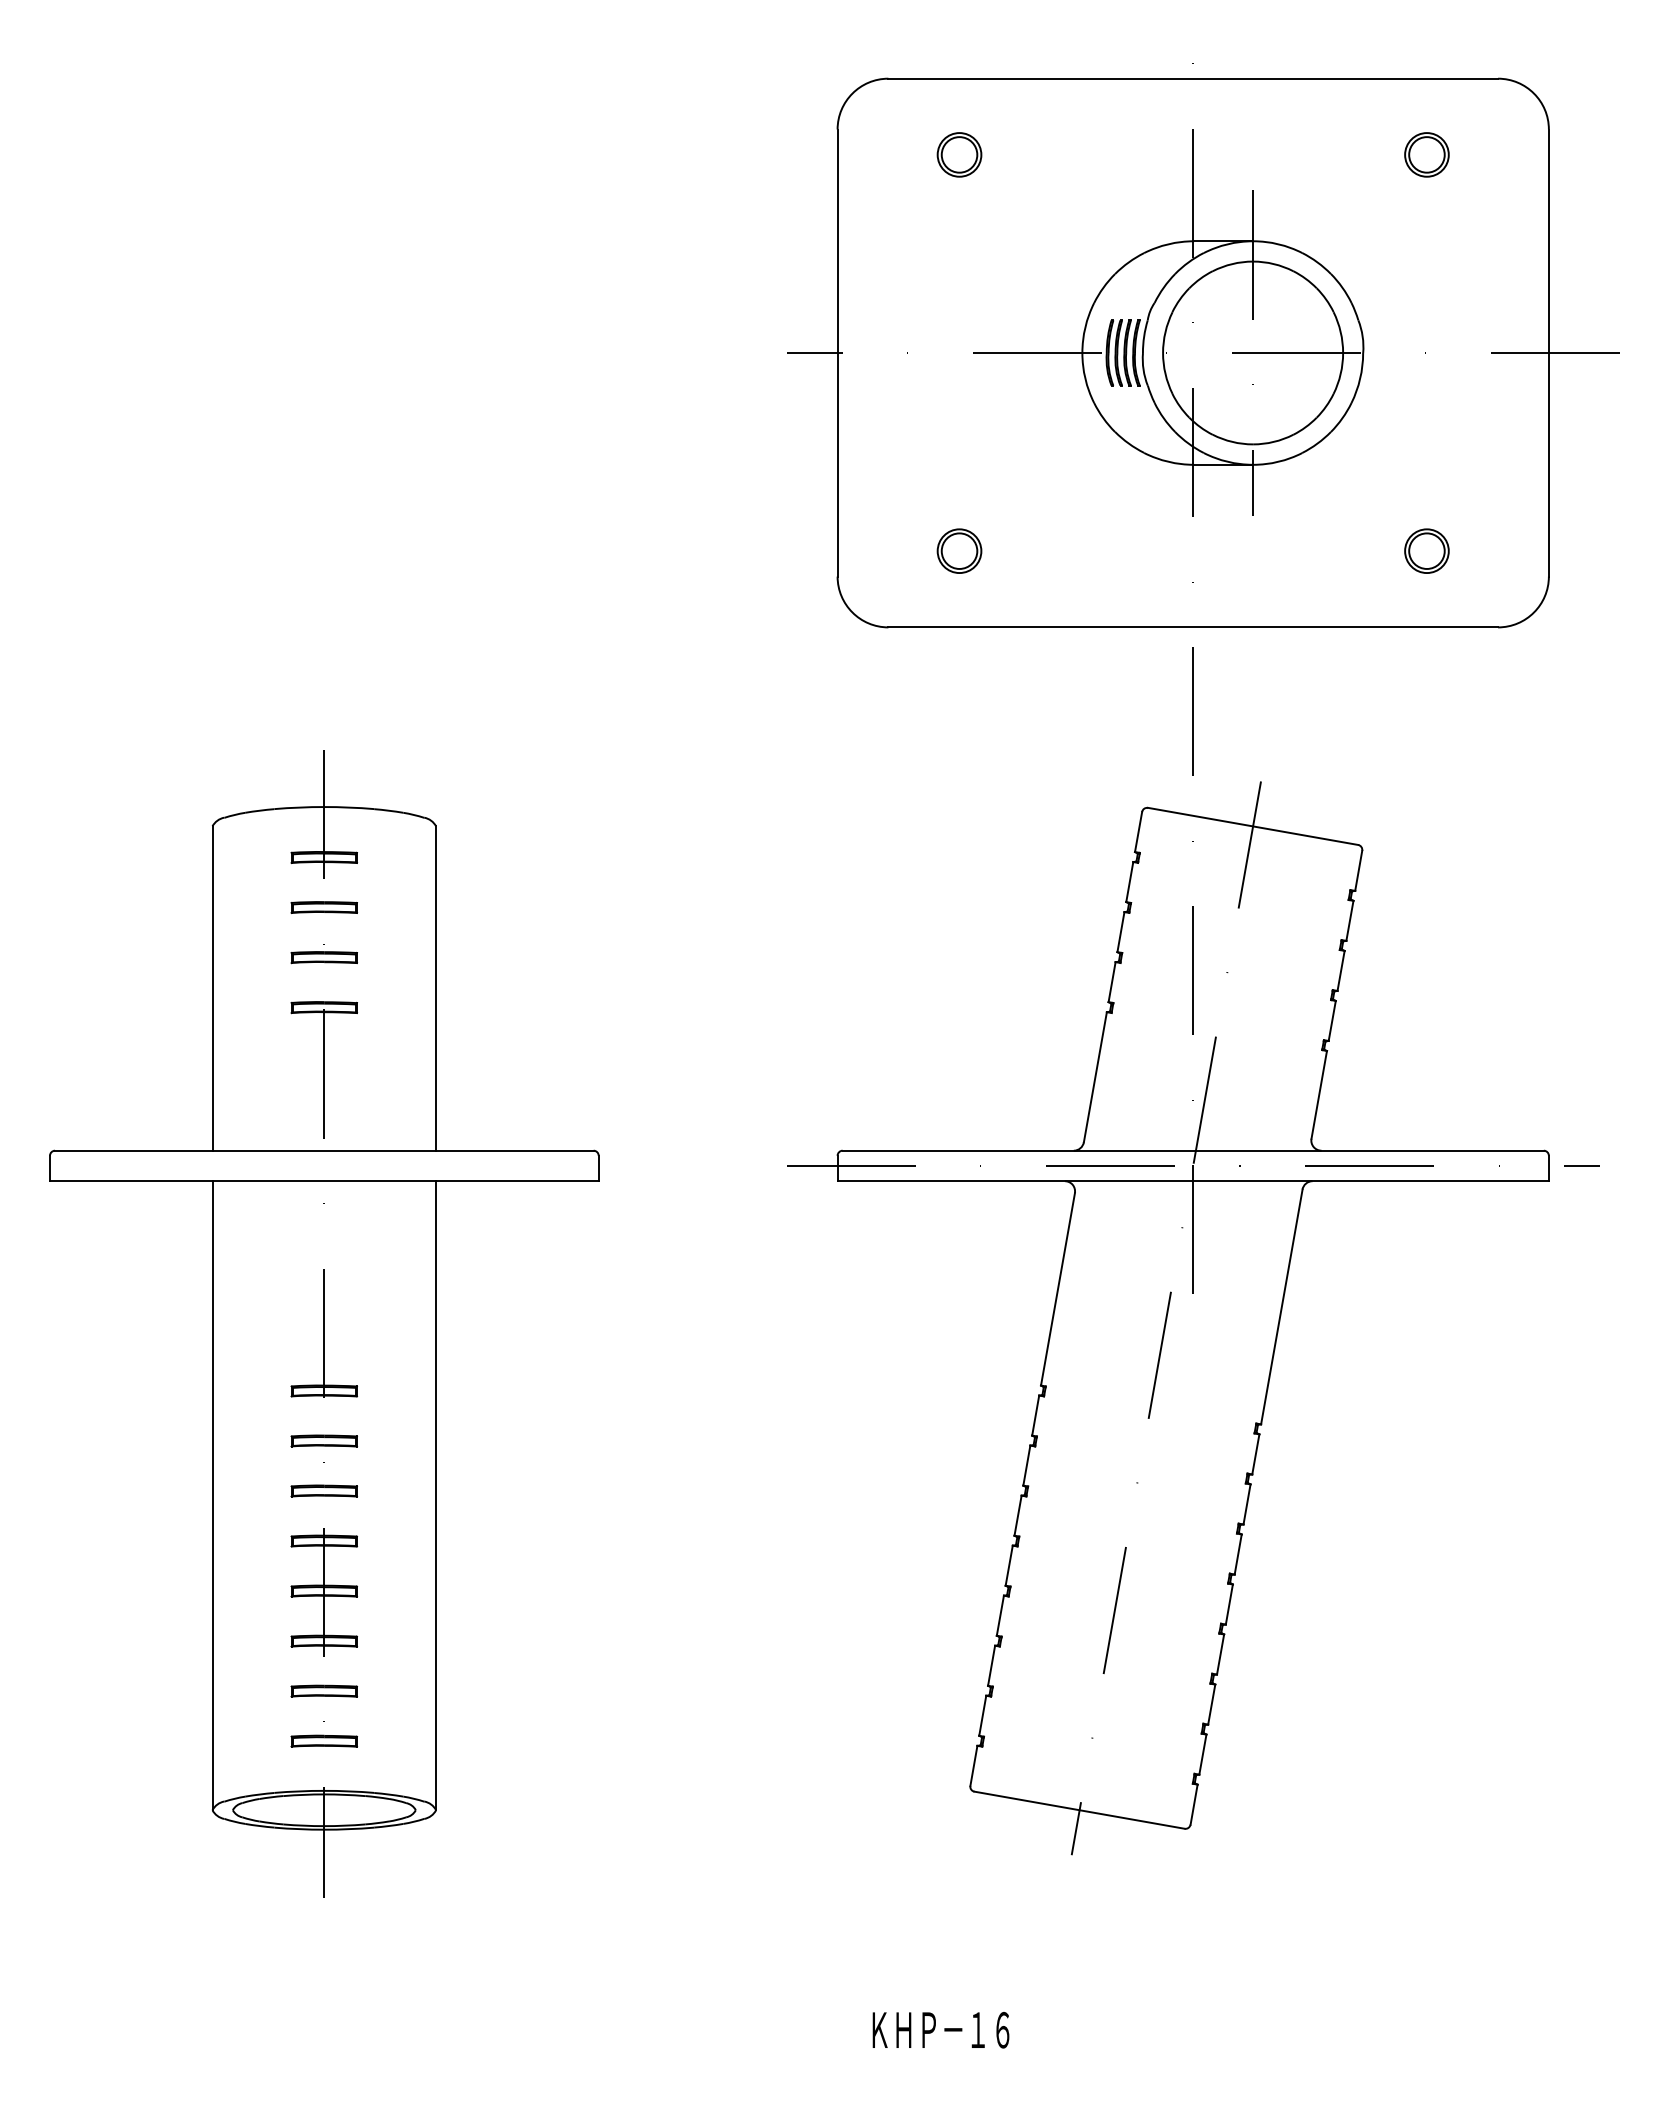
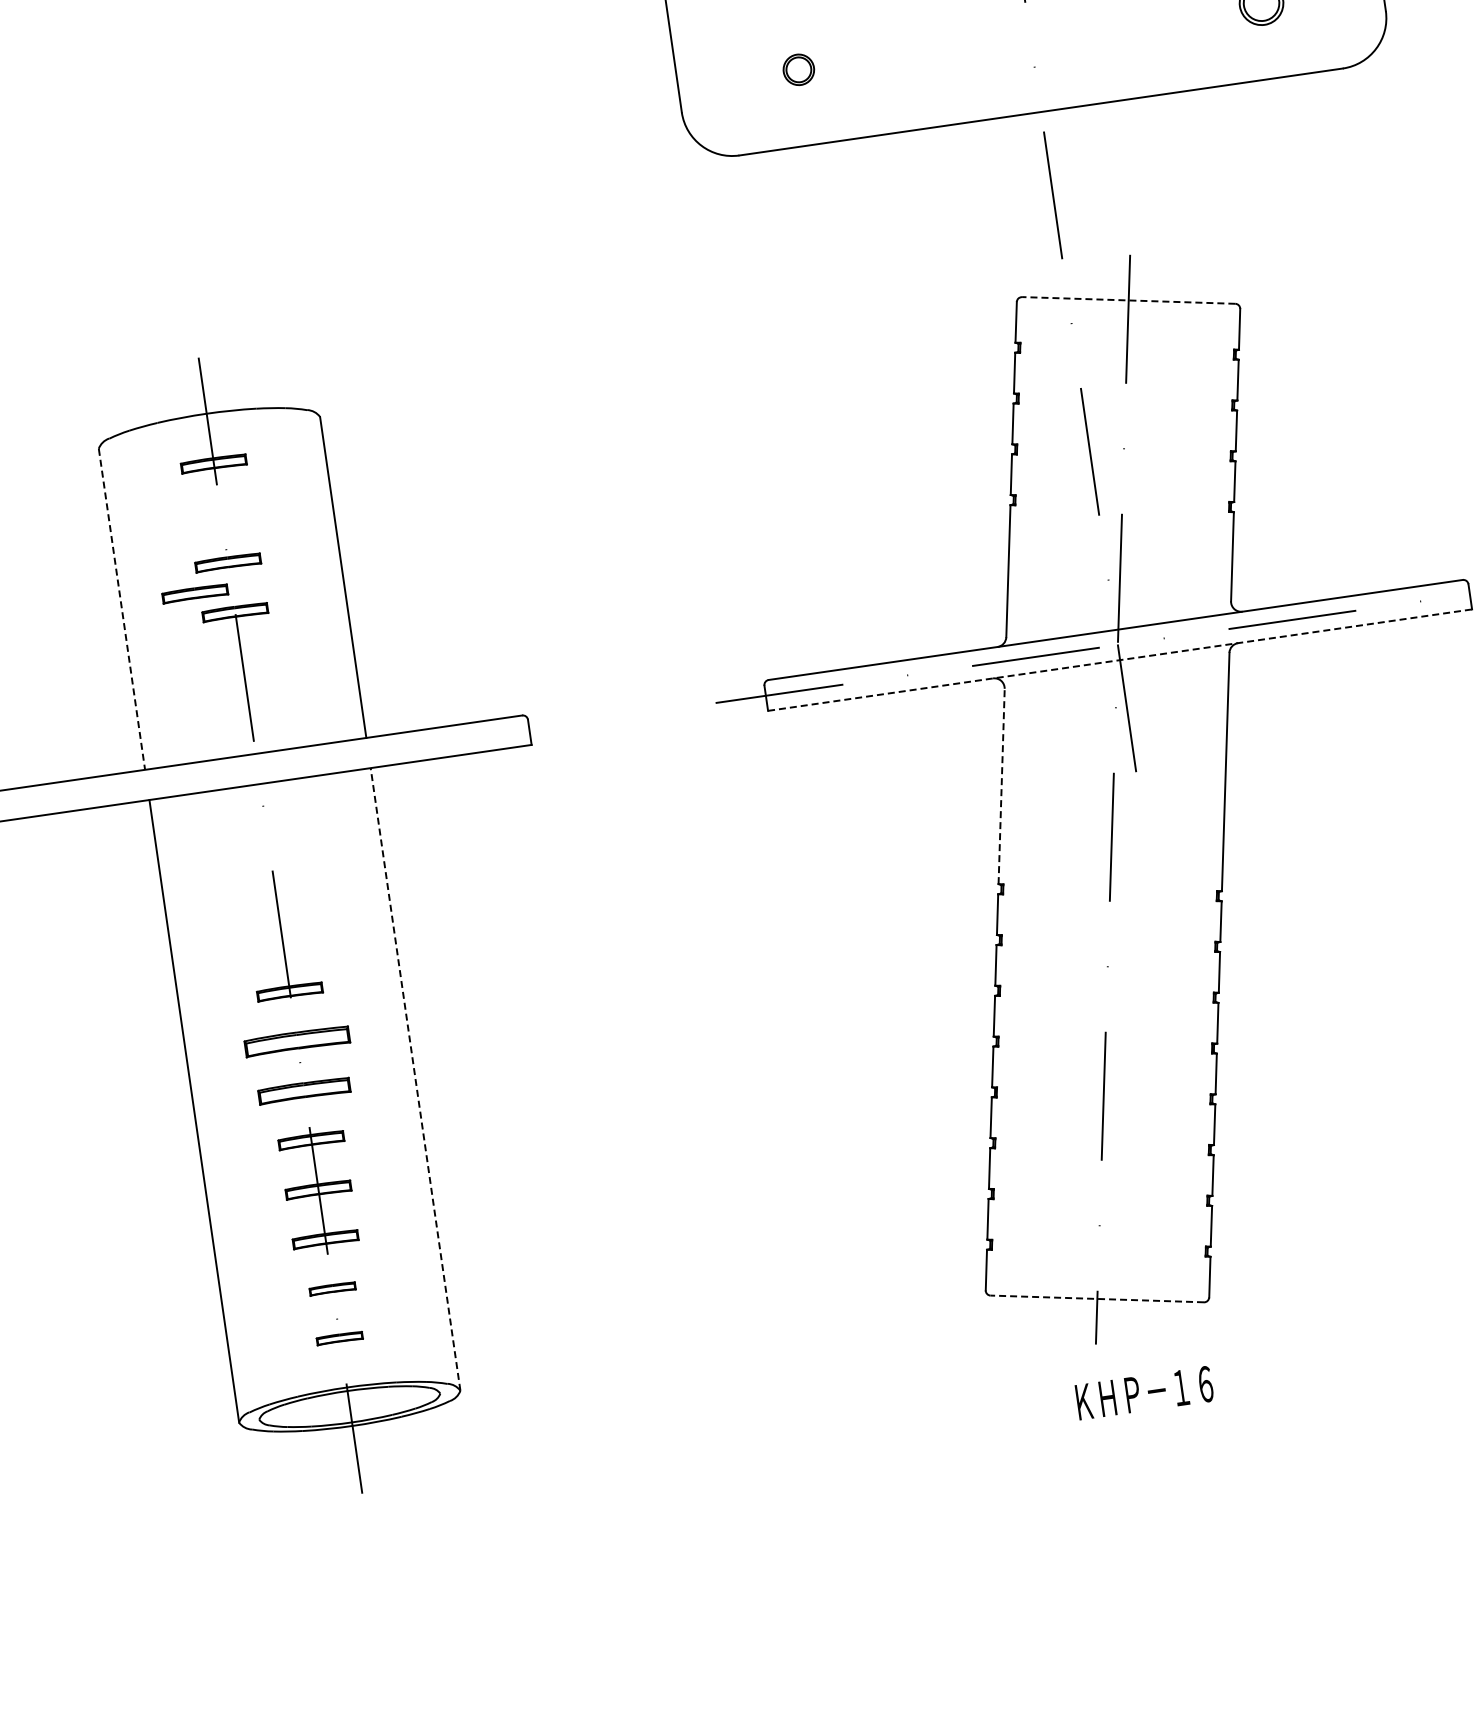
part: (959, 550) -> (798, 69), size x0.7
line: (1253, 826) -> (1129, 300), solid -> dashed
part: (323, 907) -> (194, 593), moved
line: (212, 989) -> (122, 610), solid -> dashed
line: (1193, 1181) -> (1120, 660), solid -> dashed
line: (1058, 1289) -> (1002, 786), solid -> dashed
part: (323, 1440) -> (296, 1040), size x1.6
part: (323, 1490) -> (303, 1090), size x1.4
line: (436, 1495) -> (415, 1079), solid -> dashed
part: (323, 1690) -> (331, 1288), size x0.7
part: (323, 1740) -> (339, 1337), size x0.7
line: (1079, 1810) -> (1097, 1299), solid -> dashed
text: (940, 2030) -> (1144, 1393), moved

